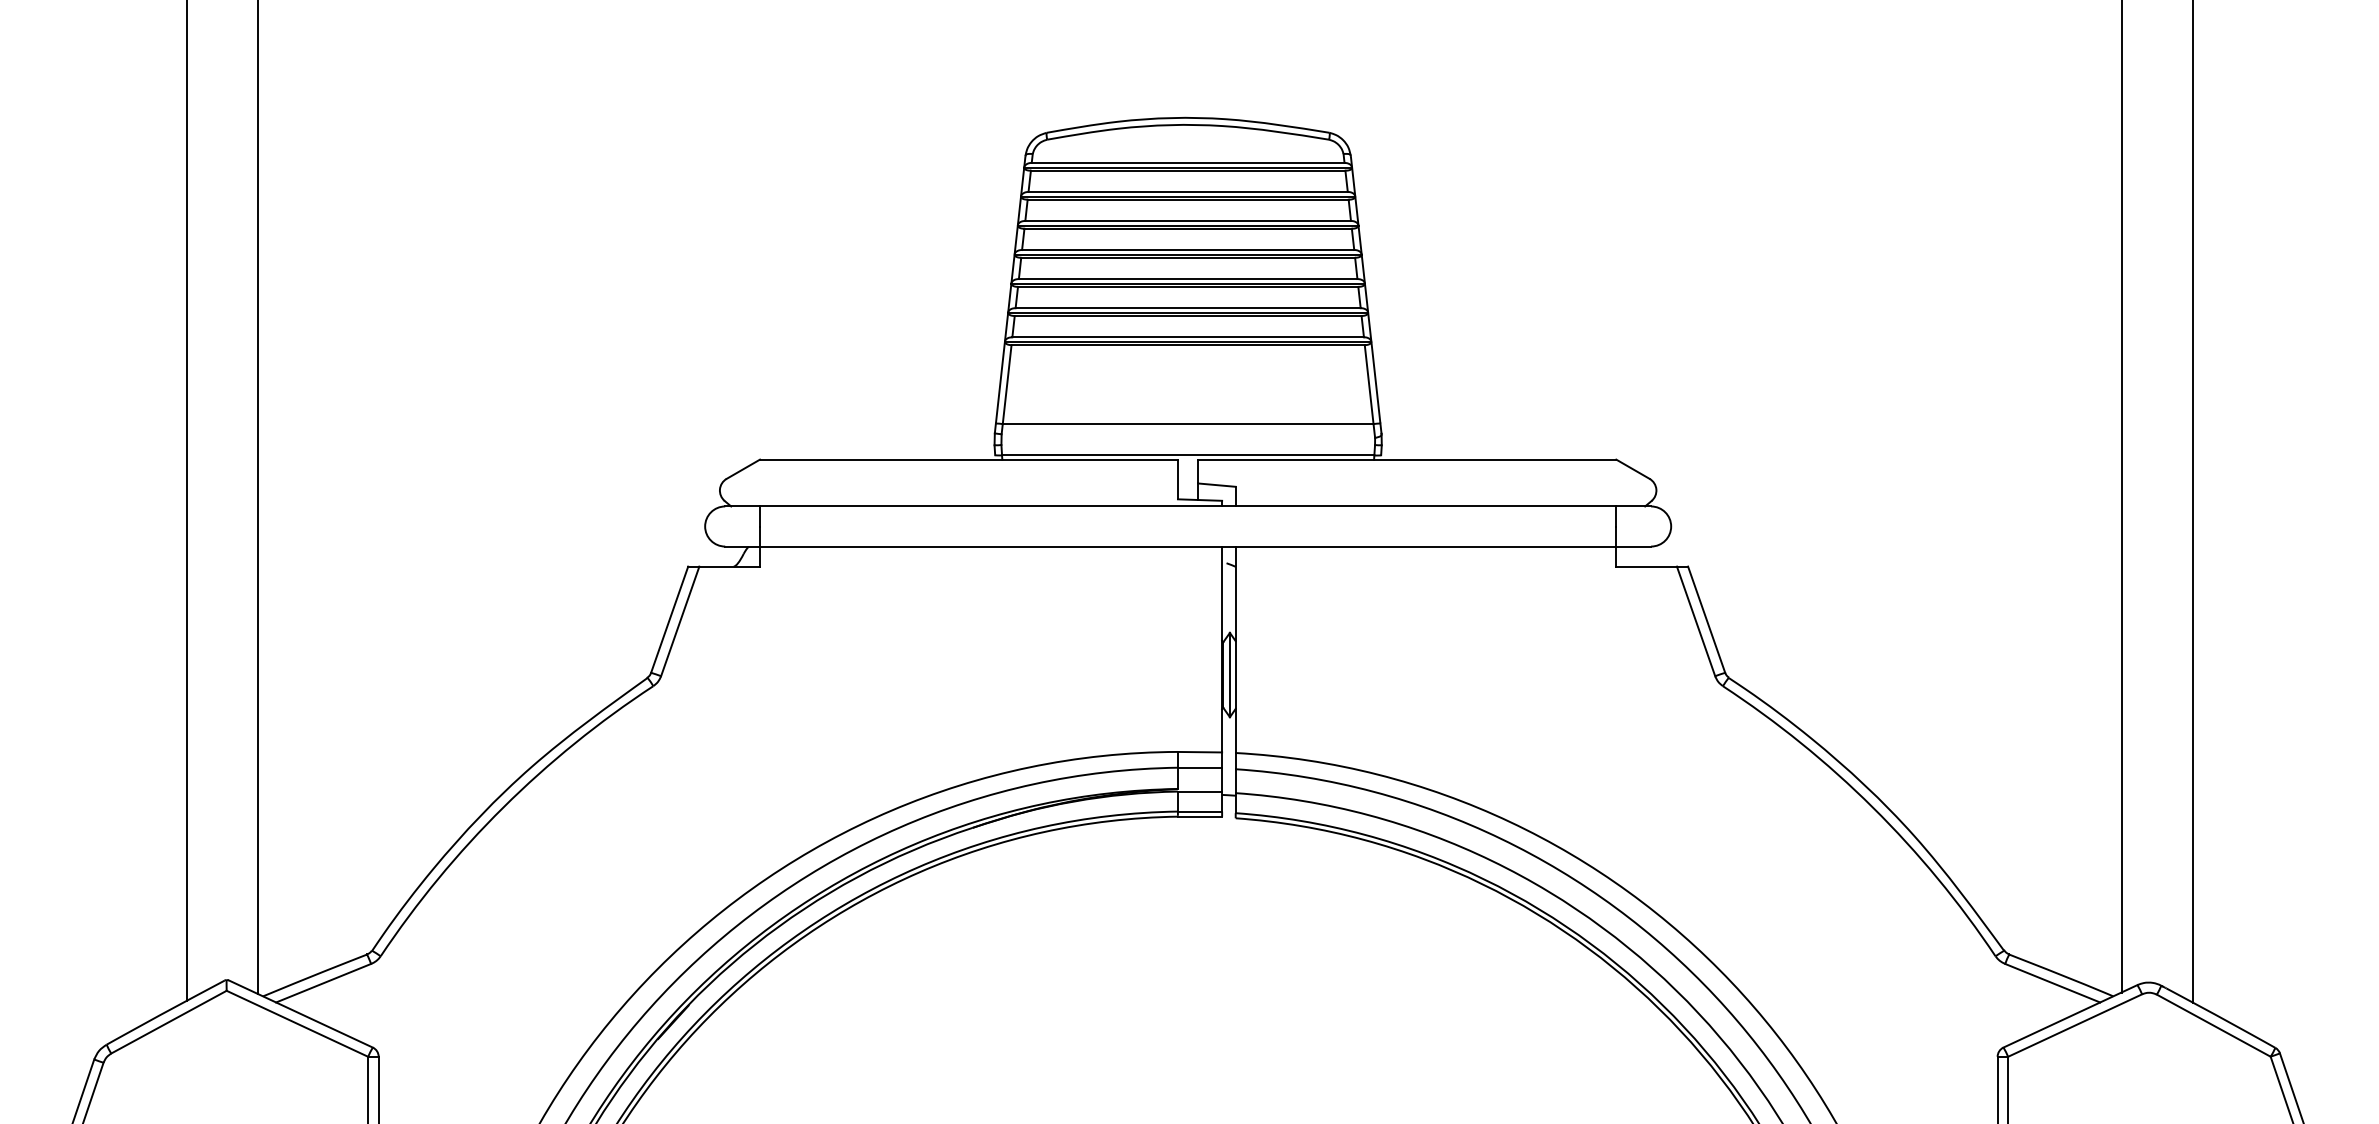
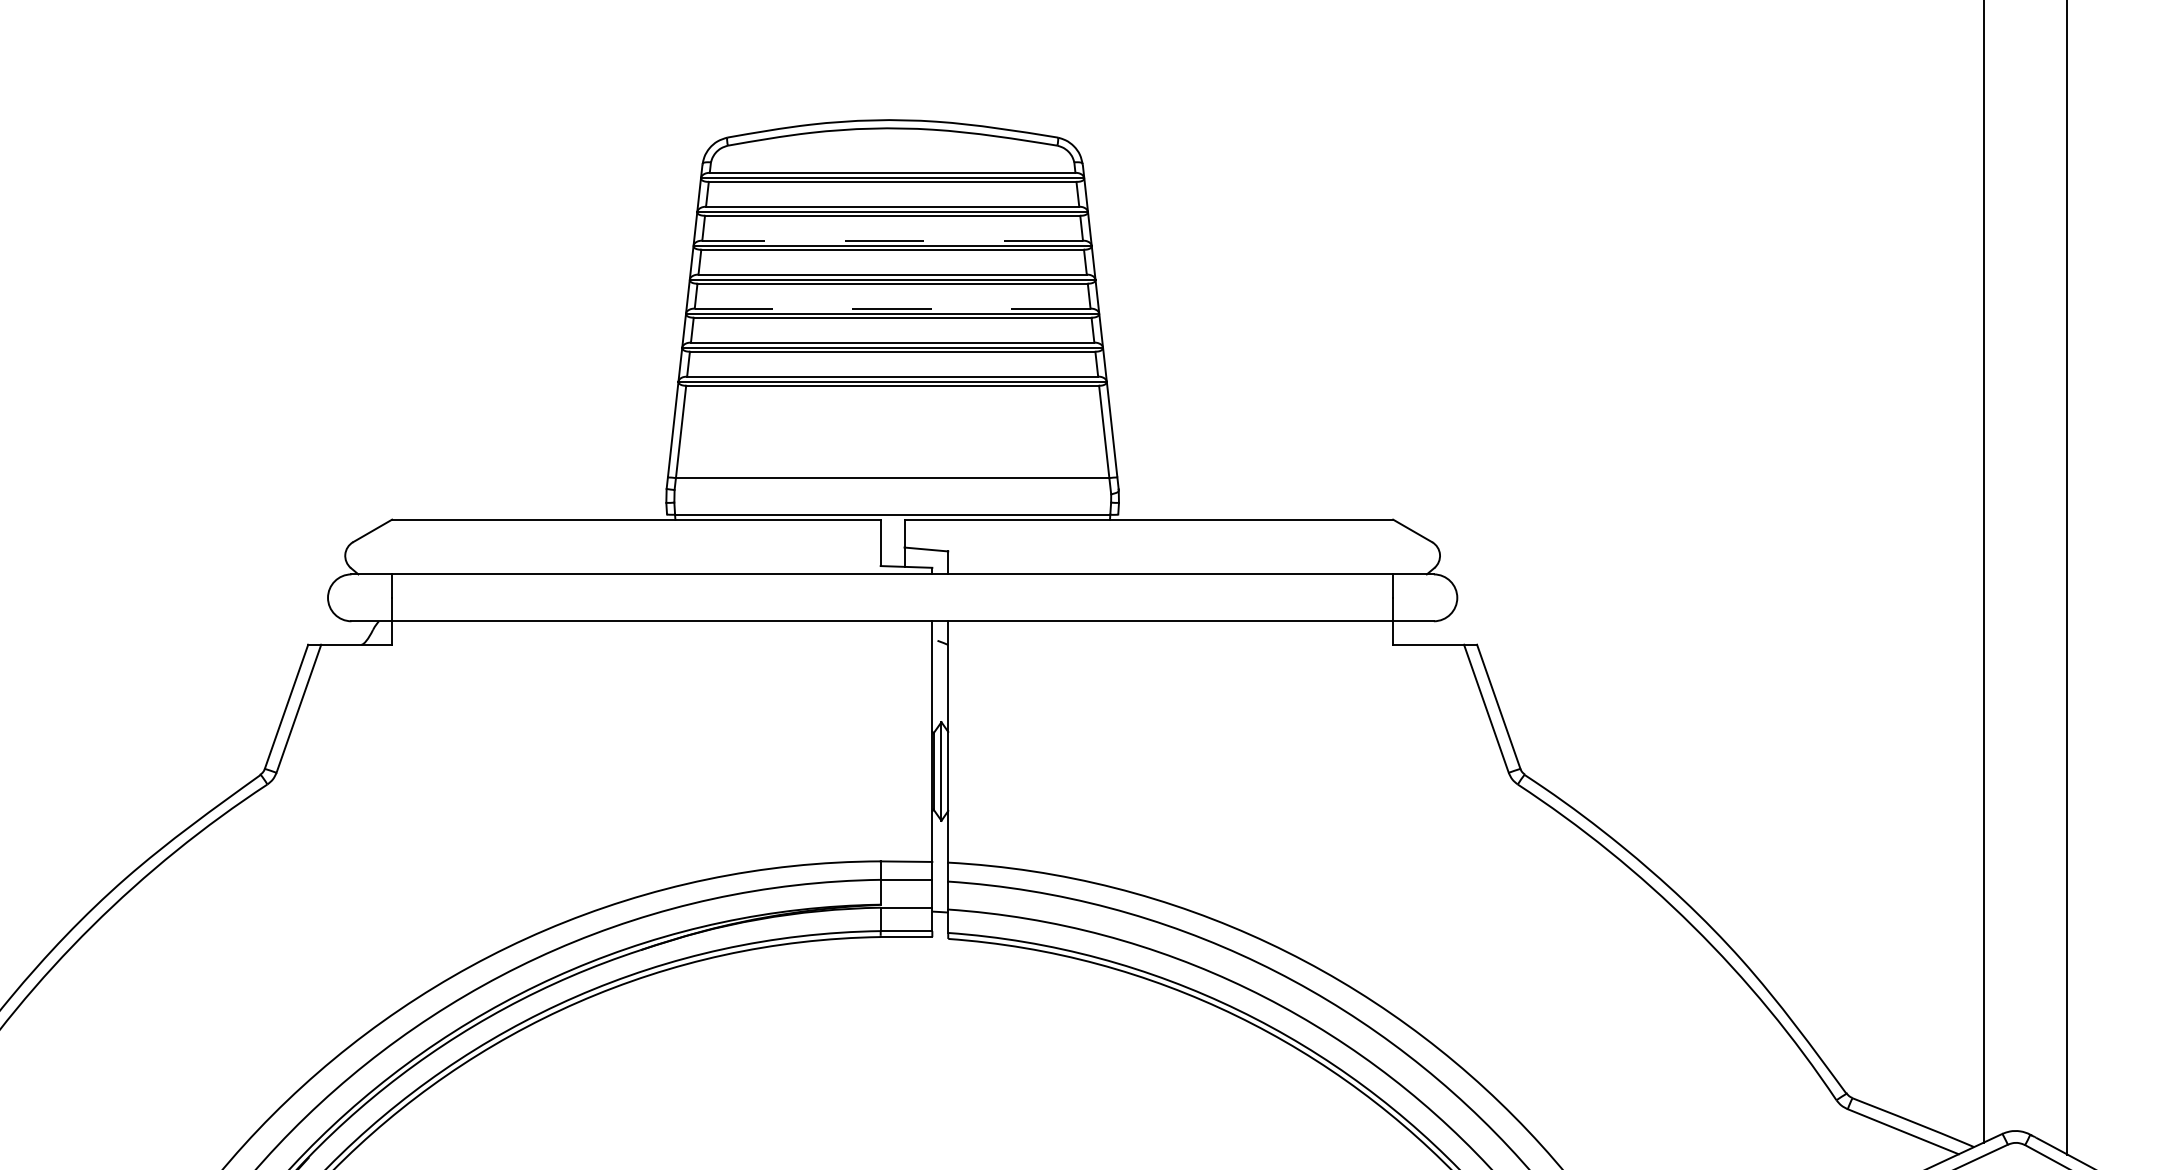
line: (1188, 220) -> (893, 240), solid -> dashed
line: (1187, 279) -> (891, 309), solid -> dashed

